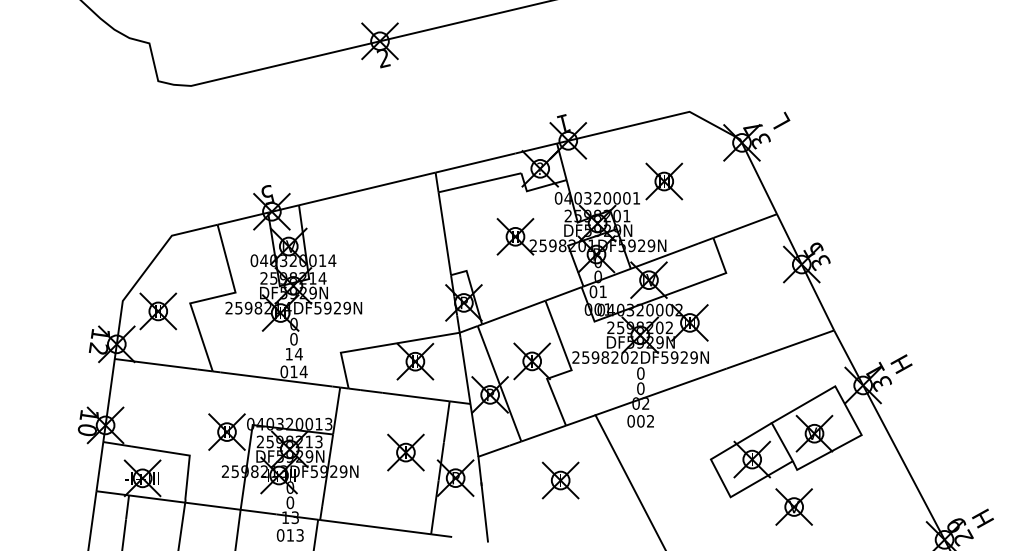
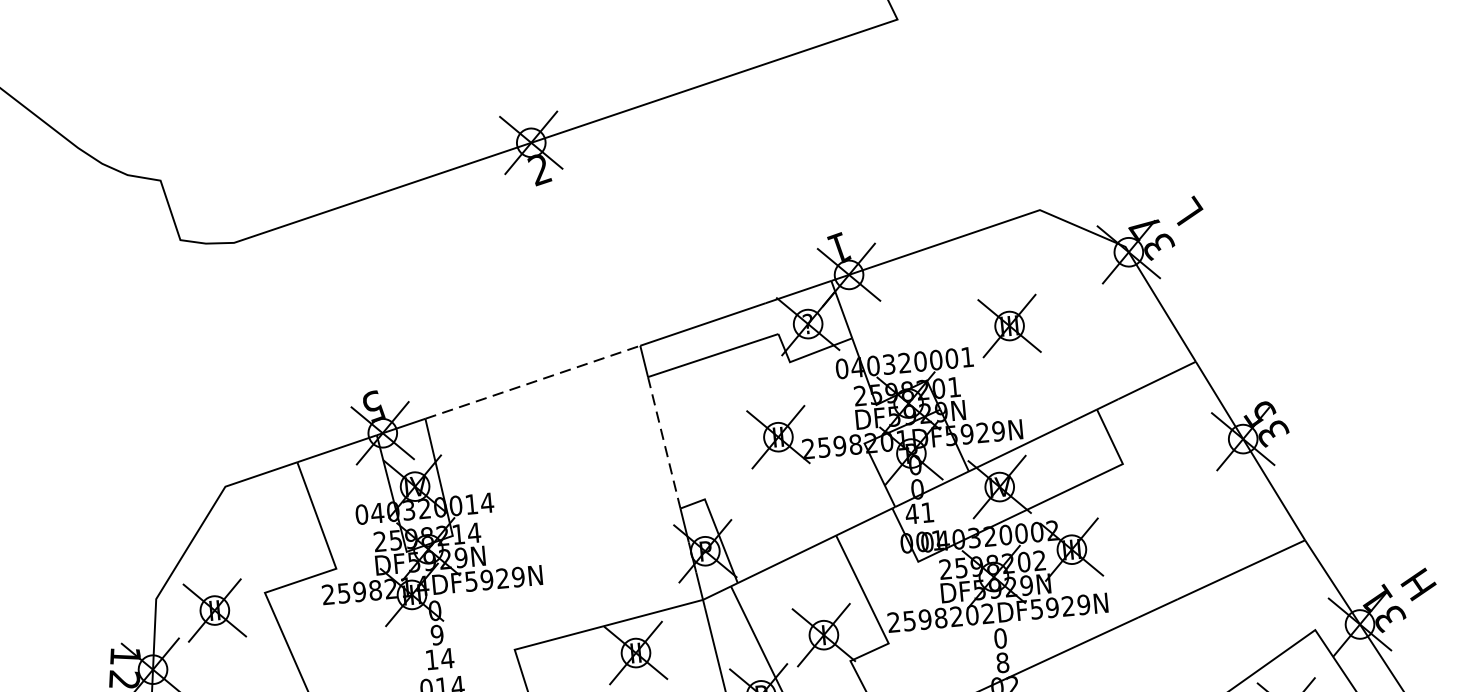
line: (367, 188) -> (533, 381), solid -> dashed
line: (444, 233) -> (663, 442), solid -> dashed
text: (593, 291) -> (912, 513), 01 -> 41
text: (293, 339) -> (436, 635), 0 -> 9
text: (640, 388) -> (1002, 662), 0 -> 8

